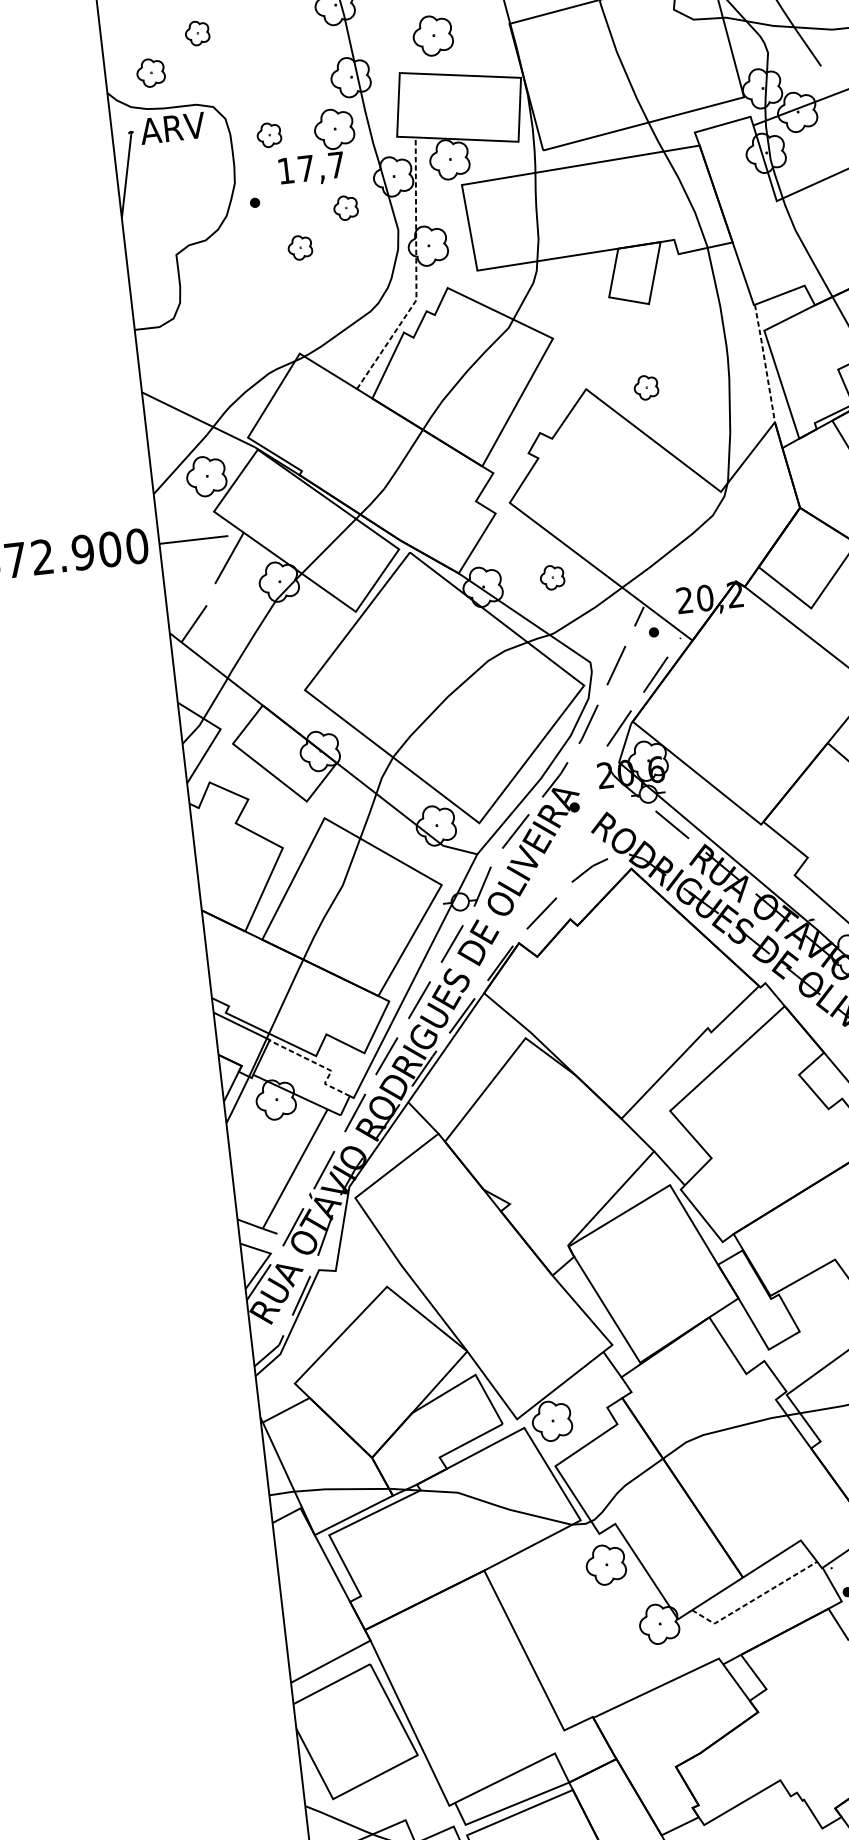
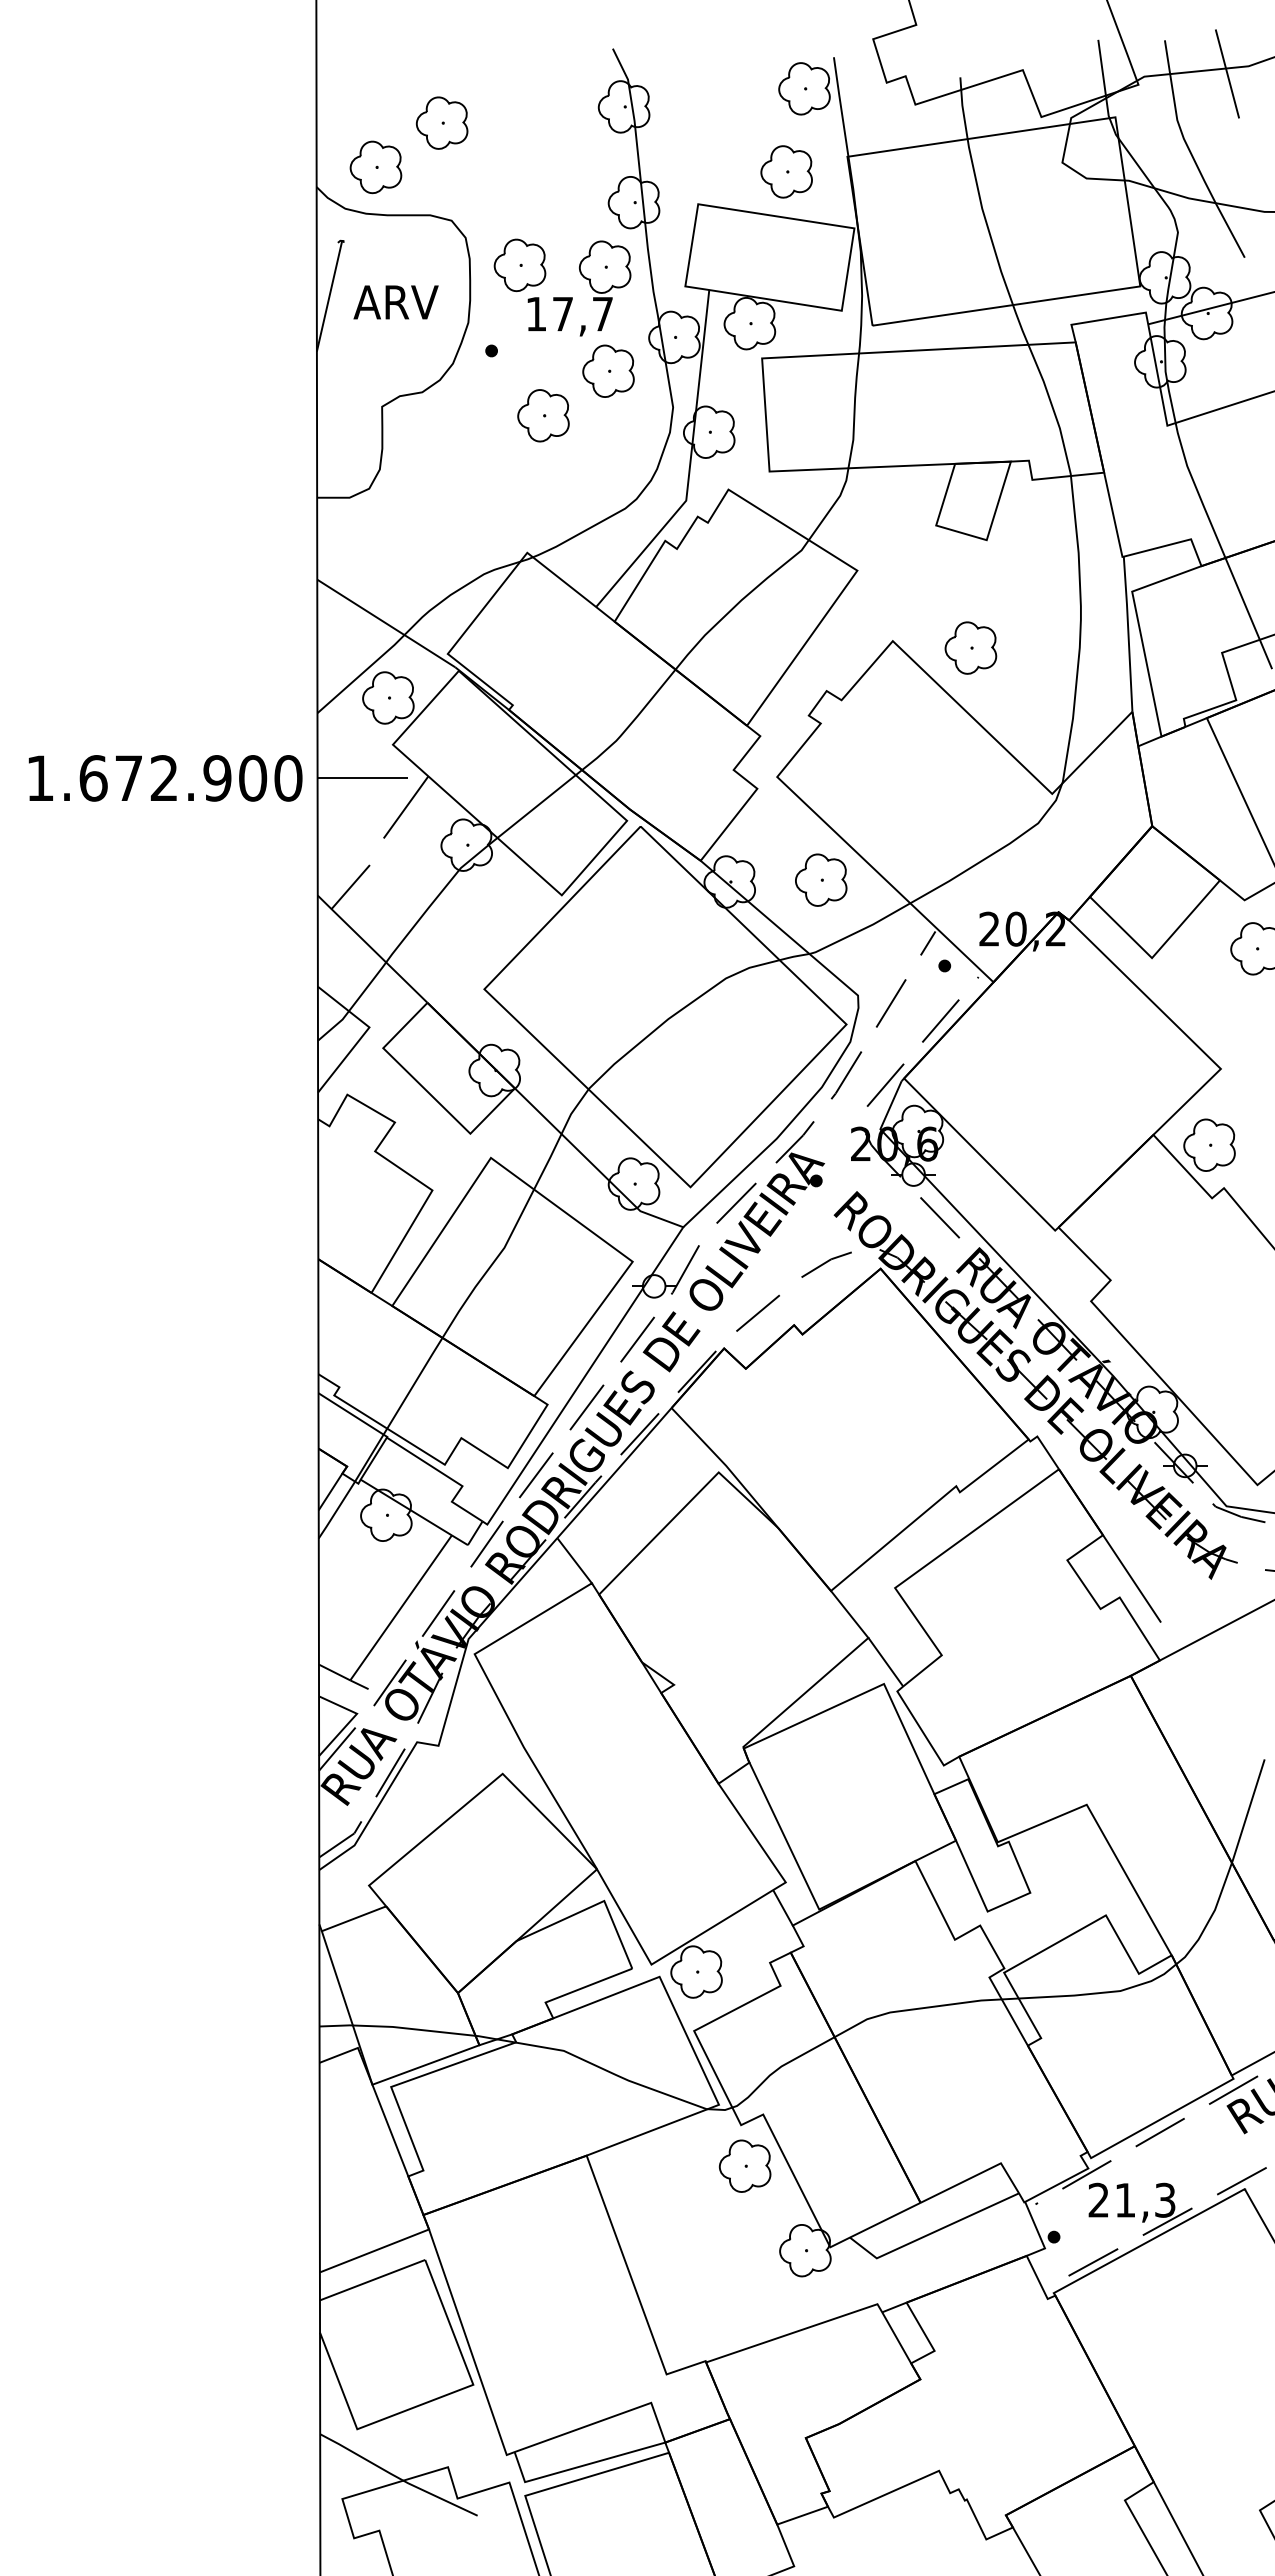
part: (196, 33) -> (441, 122), size x1.67
part: (432, 35) -> (786, 171), moved
part: (150, 73) -> (375, 167), size x1.43
text: (172, 128) -> (395, 302), moved
part: (268, 135) -> (519, 265), size x1.67
part: (345, 207) -> (608, 370), size x1.67
part: (300, 247) -> (543, 415), size x1.67
line: (416, 272) -> (690, 464), dashed -> solid
line: (765, 363) -> (1128, 634), dashed -> solid
part: (645, 387) -> (970, 647), size x1.67
part: (552, 577) -> (821, 879), size x1.67
line: (320, 1065) -> (449, 1477), dashed -> solid
line: (754, 1599) -> (932, 2233), dashed -> solid

